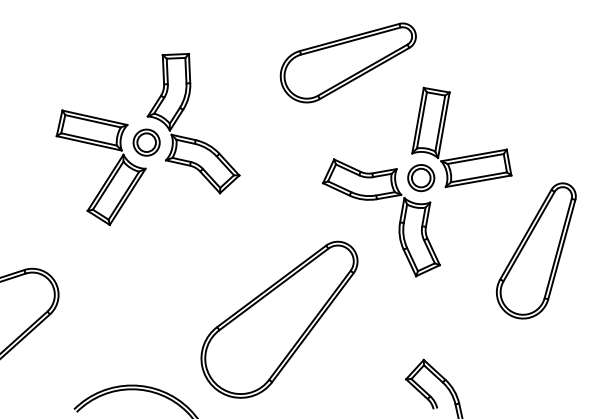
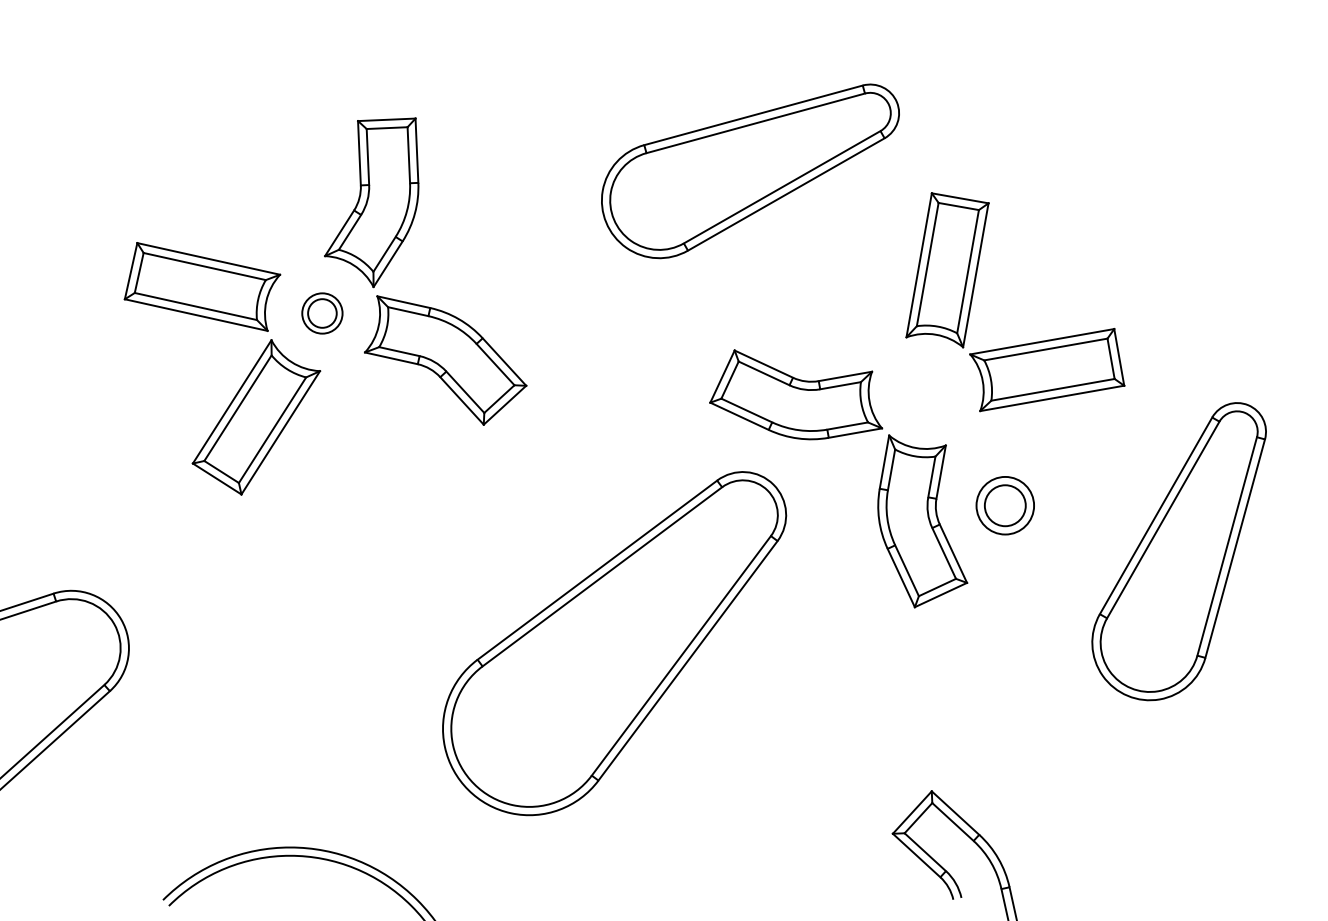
part: (347, 62) -> (748, 170), moved
part: (146, 142) -> (322, 313), size x0.7
part: (421, 178) -> (1005, 506), moved
part: (279, 319) -> (614, 642), moved

